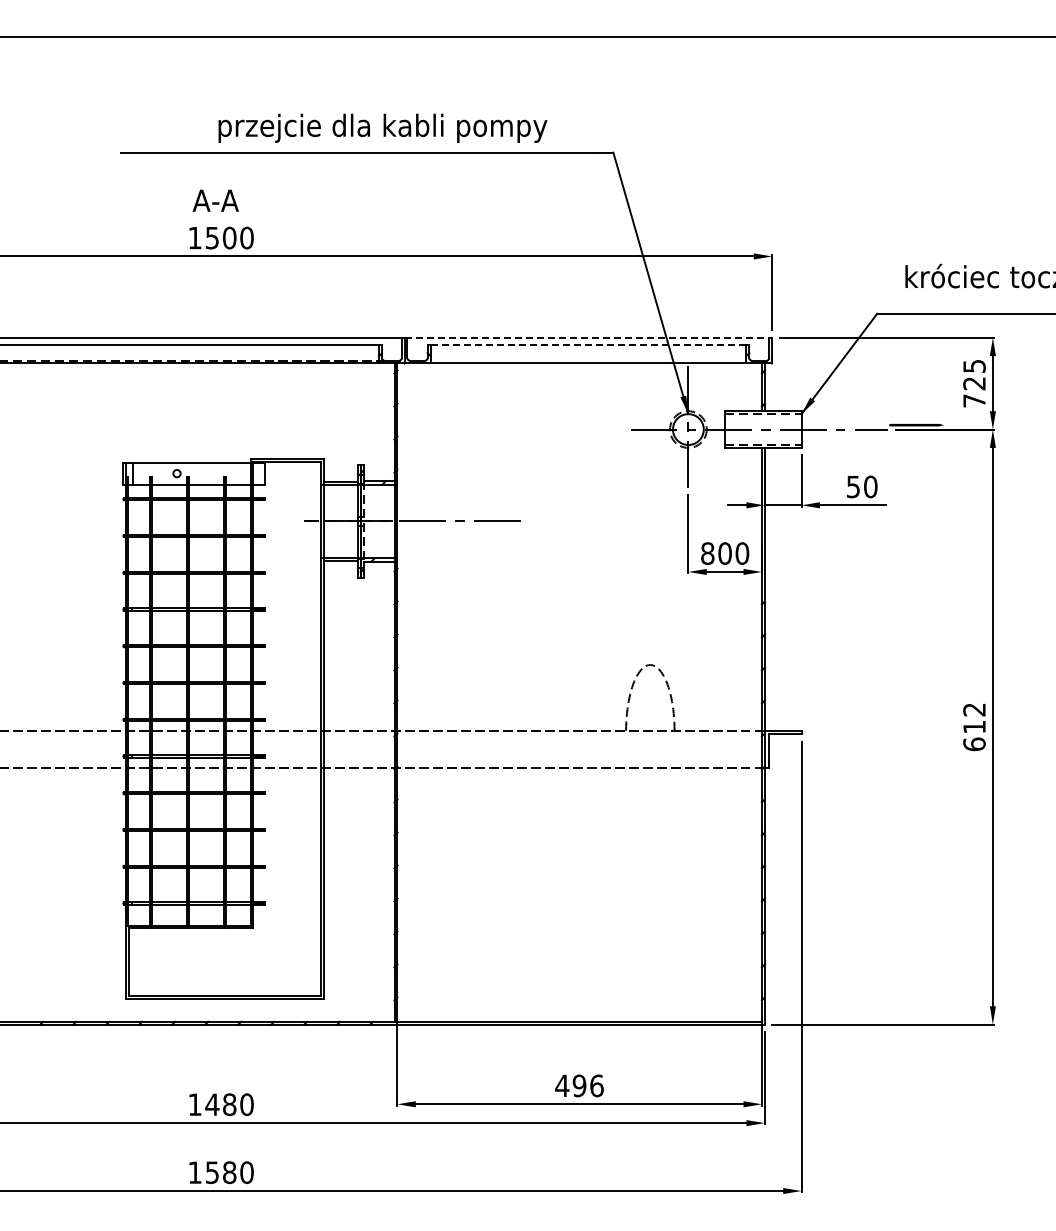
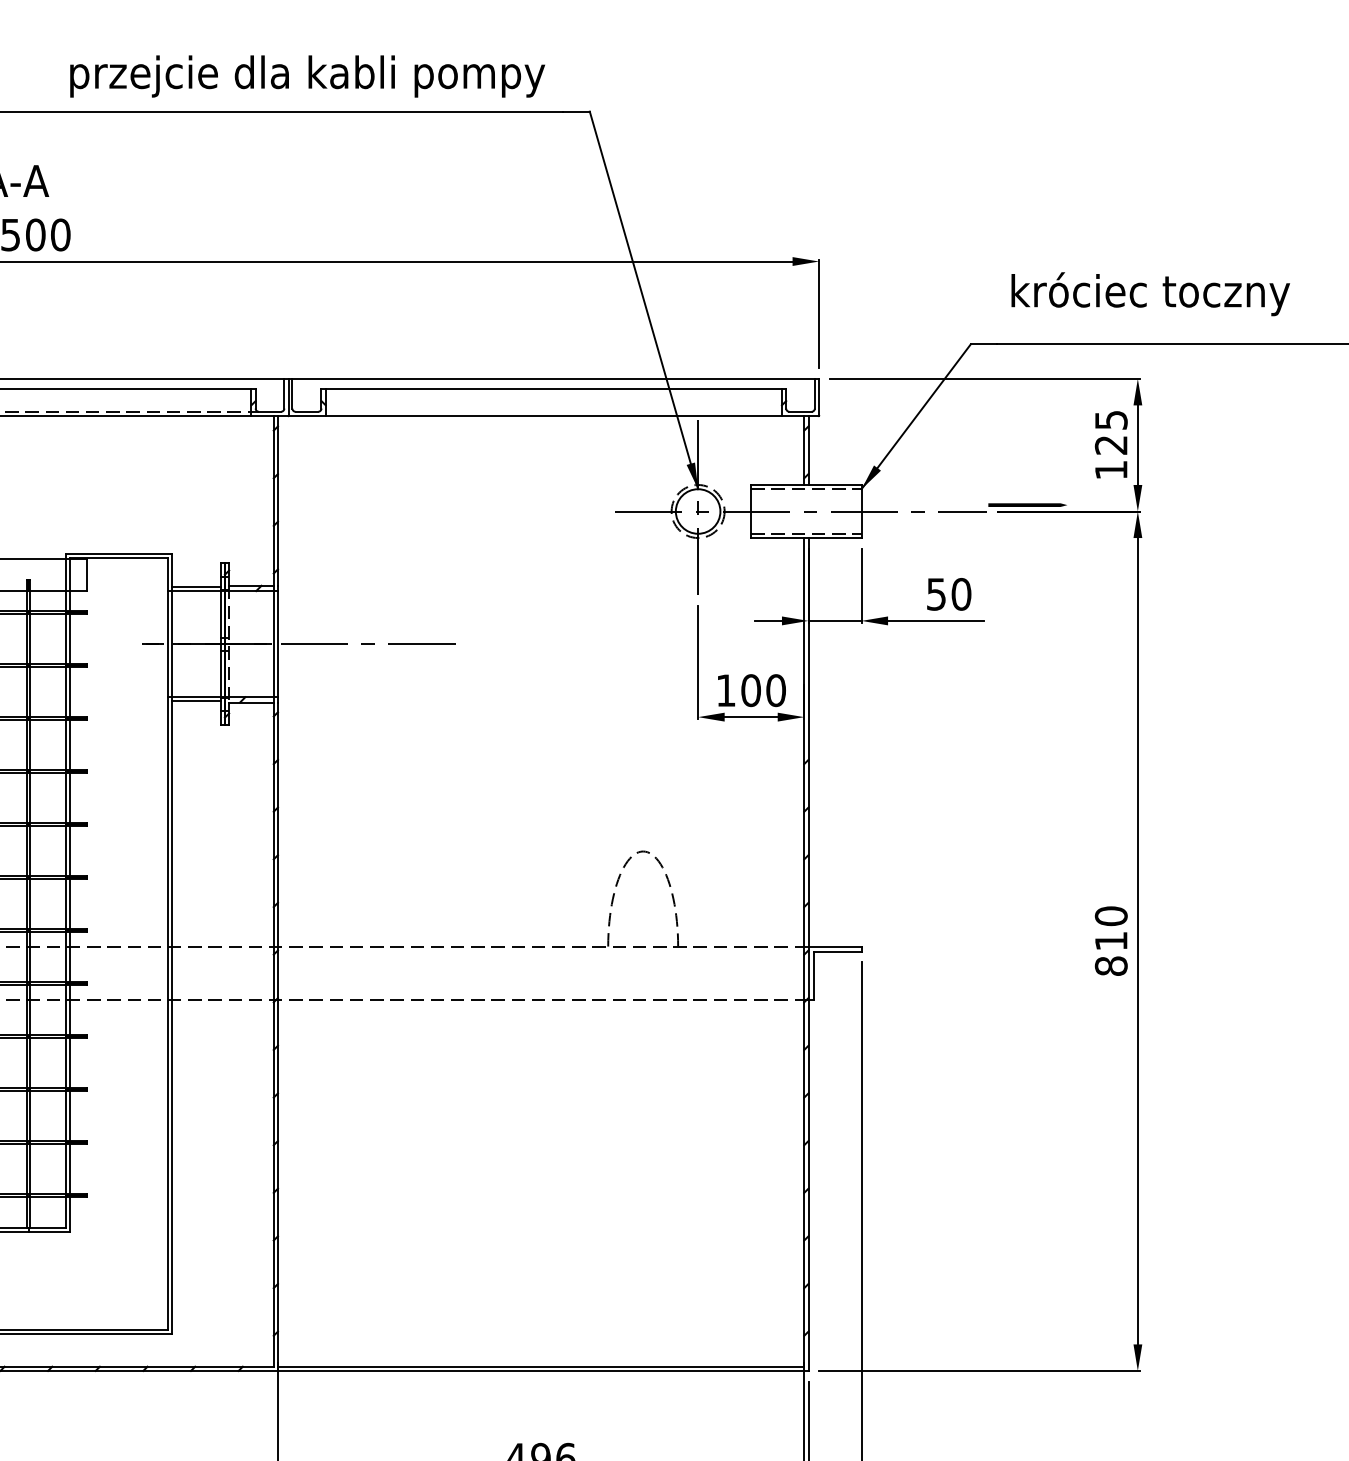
text: (382, 127) -> (306, 75), moved
line: (587, 337) -> (552, 378), dashed -> solid
line: (588, 345) -> (553, 390), dashed -> solid
text: (974, 400) -> (1111, 469), 725 -> 125
text: (707, 553) -> (725, 690), 800 -> 100
text: (974, 727) -> (1111, 941), 612 -> 810

